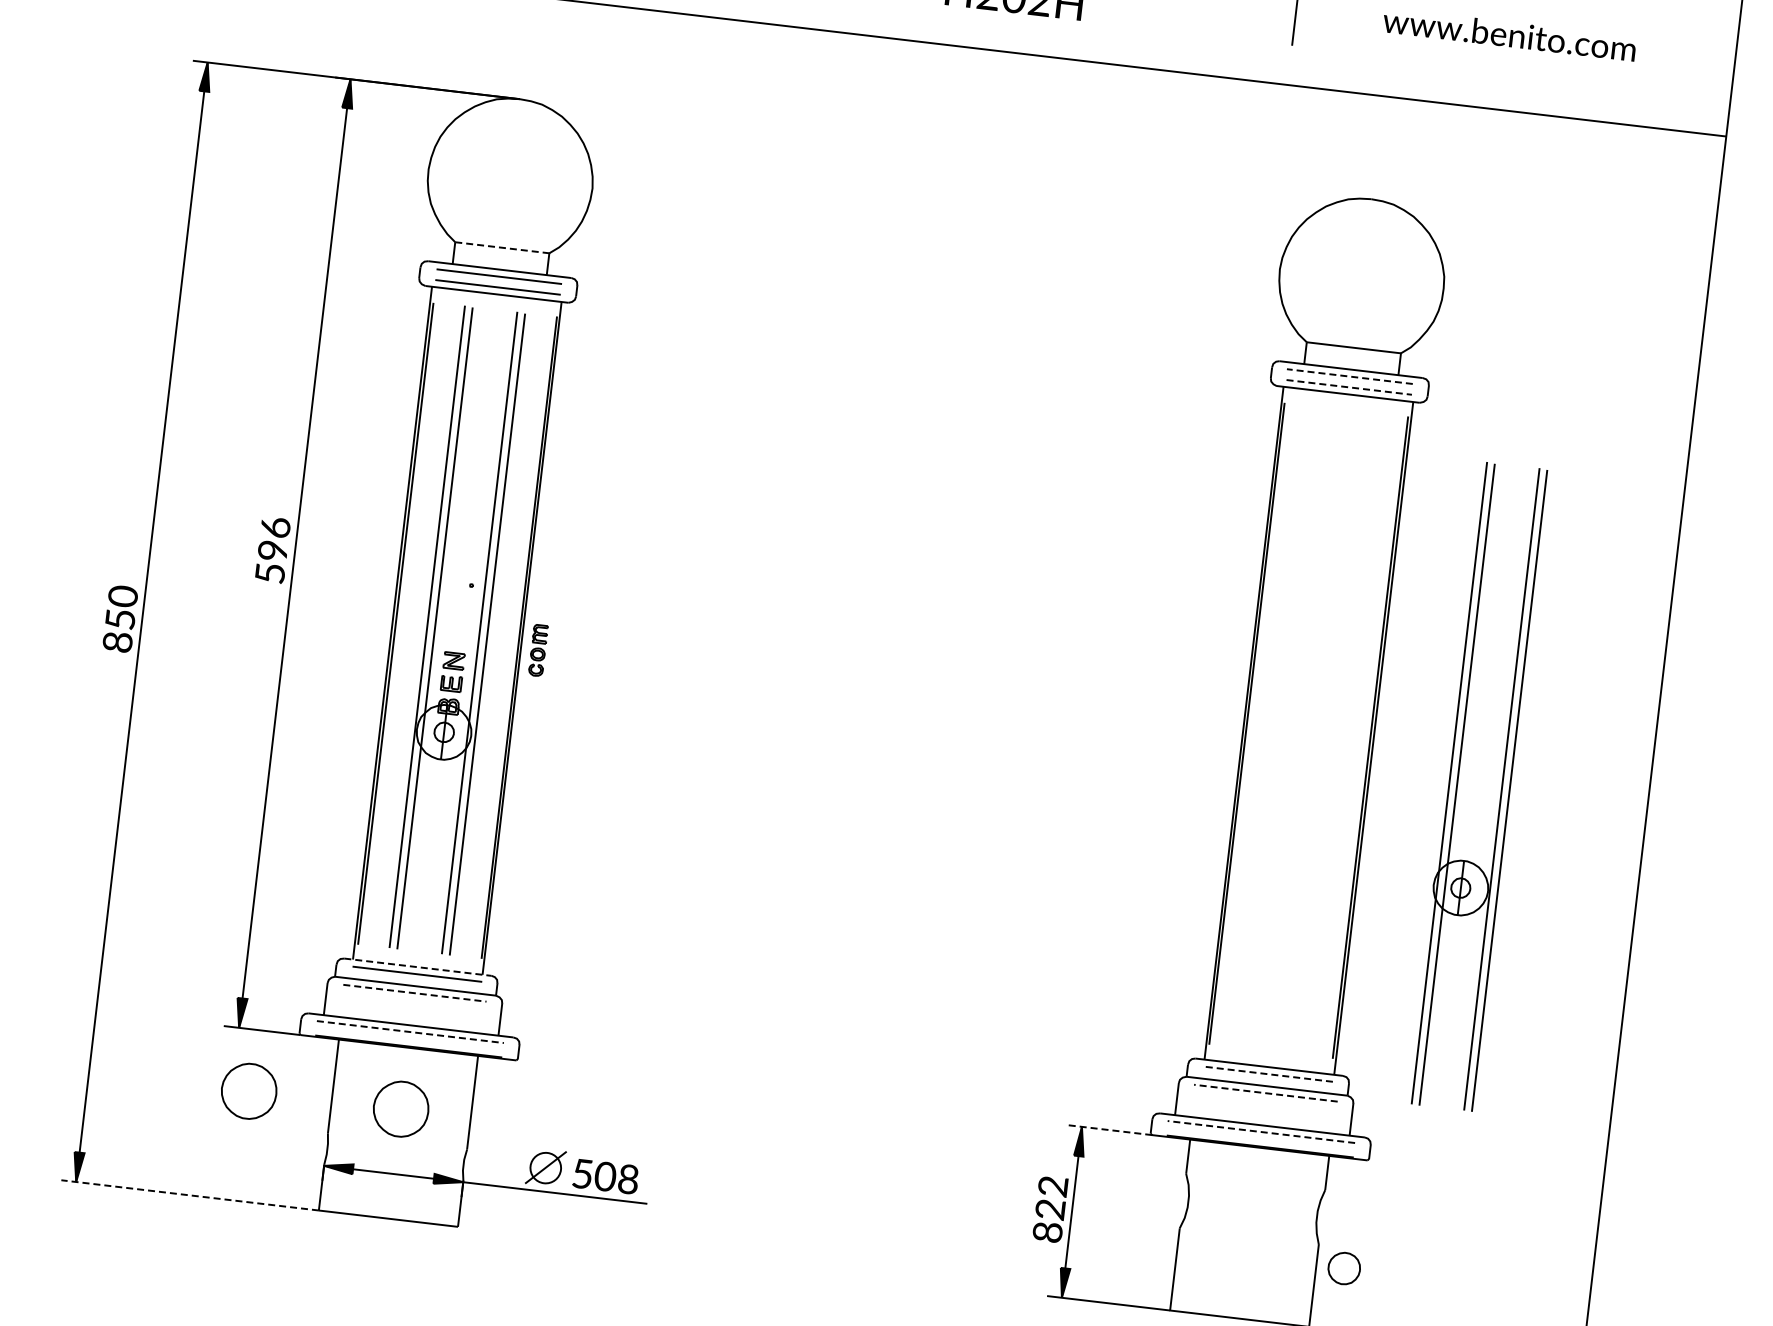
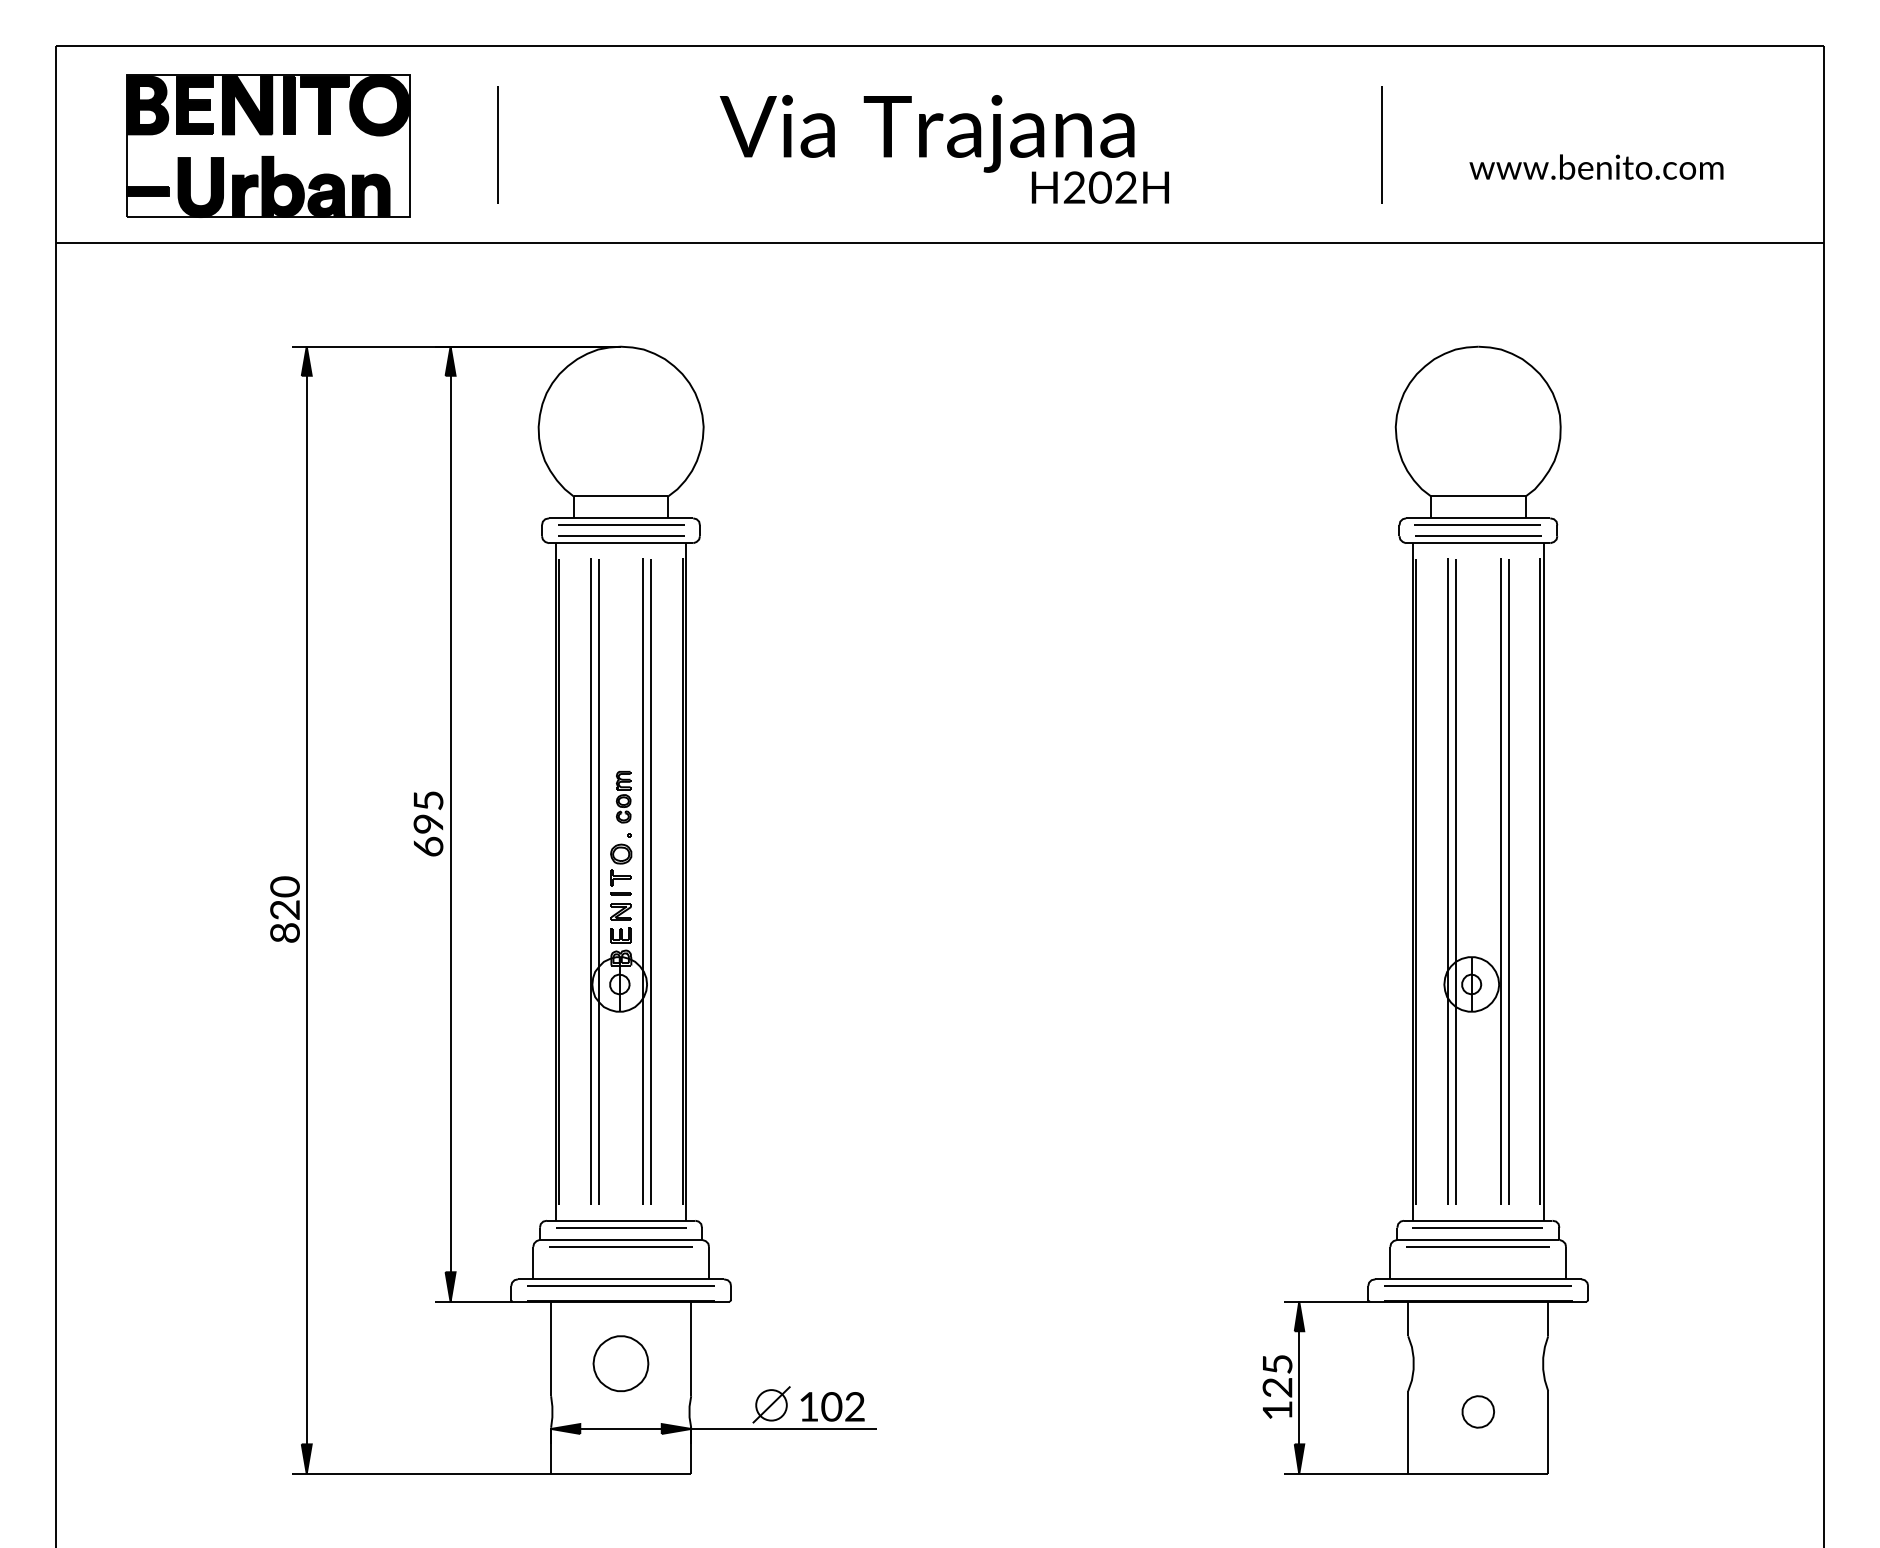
line: (502, 247) -> (621, 496), dashed -> solid
line: (1349, 376) -> (1477, 525), dashed -> solid
line: (1349, 387) -> (1478, 536), dashed -> solid
text: (275, 527) -> (428, 800), 6 -> 5
text: (270, 573) -> (428, 846), 5 -> 6
text: (119, 618) -> (284, 909), 5 -> 2
part: (459, 618) -> (621, 869), added
part: (538, 650) -> (623, 797), moved
part: (1457, 784) -> (1456, 881), moved
line: (418, 967) -> (621, 1220), dashed -> solid
line: (415, 992) -> (621, 1246), dashed -> solid
line: (410, 1032) -> (621, 1286), dashed -> solid
line: (1267, 1073) -> (1477, 1227), dashed -> solid
part: (248, 1091) -> (467, 1363), removed
line: (1265, 1092) -> (1477, 1246), dashed -> solid
line: (1110, 1129) -> (1327, 1301), dashed -> solid
line: (1260, 1132) -> (1477, 1286), dashed -> solid
text: (582, 1173) -> (808, 1406), 5 -> 1
text: (627, 1179) -> (854, 1407), 8 -> 2
text: (1053, 1186) -> (1277, 1364), 2 -> 5
line: (190, 1194) -> (421, 1473), dashed -> solid
text: (1047, 1232) -> (1277, 1410), 8 -> 1
part: (1343, 1268) -> (1477, 1411), moved

